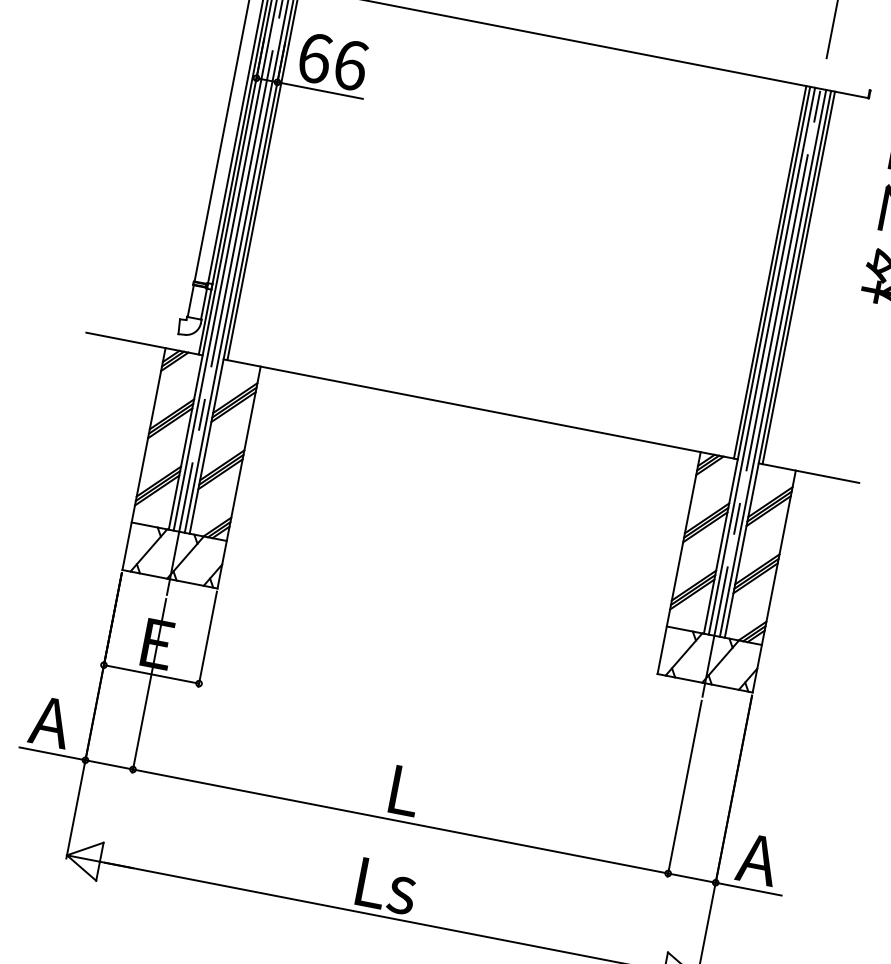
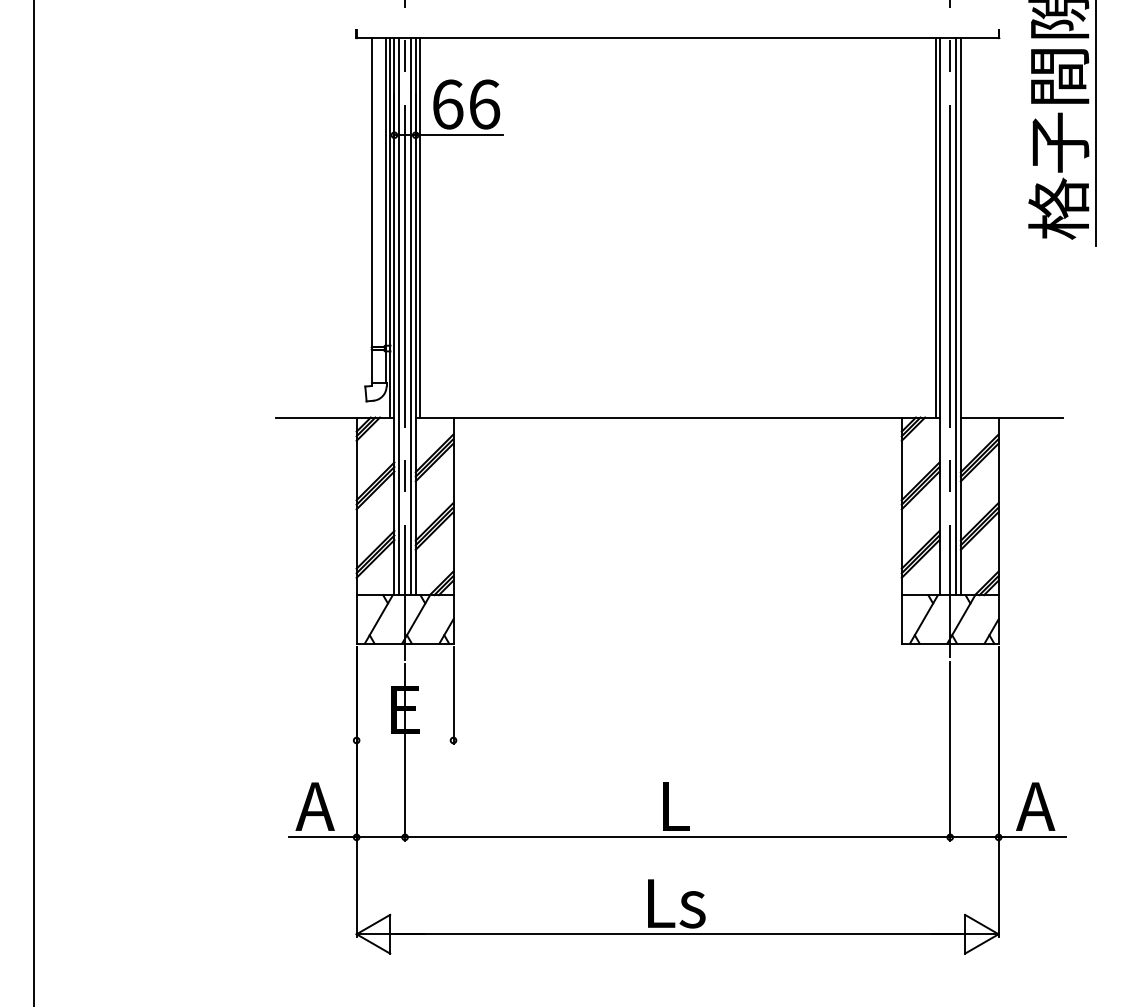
line: (798, 277) -> (964, 227), removed
line: (761, 361) -> (944, 316), removed
line: (150, 674) -> (404, 740), removed

